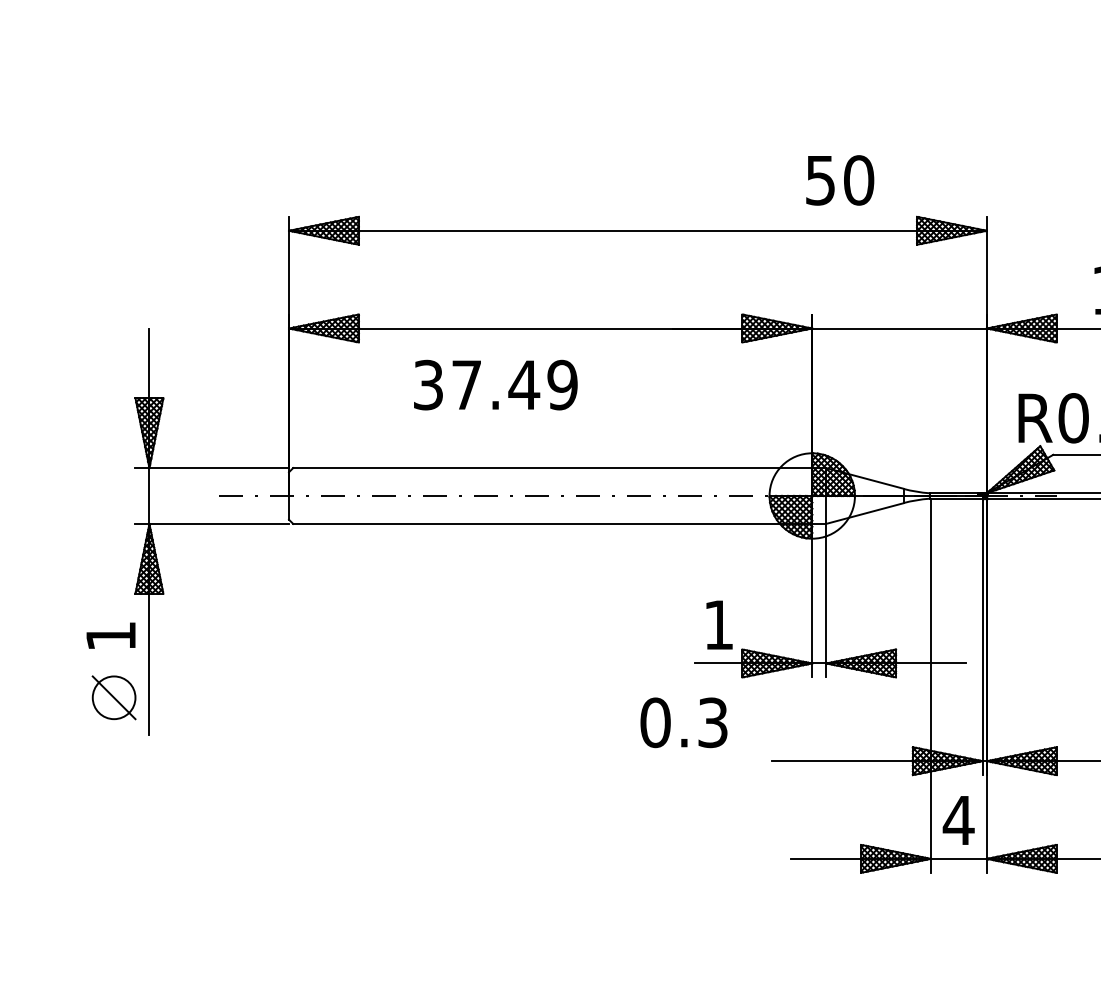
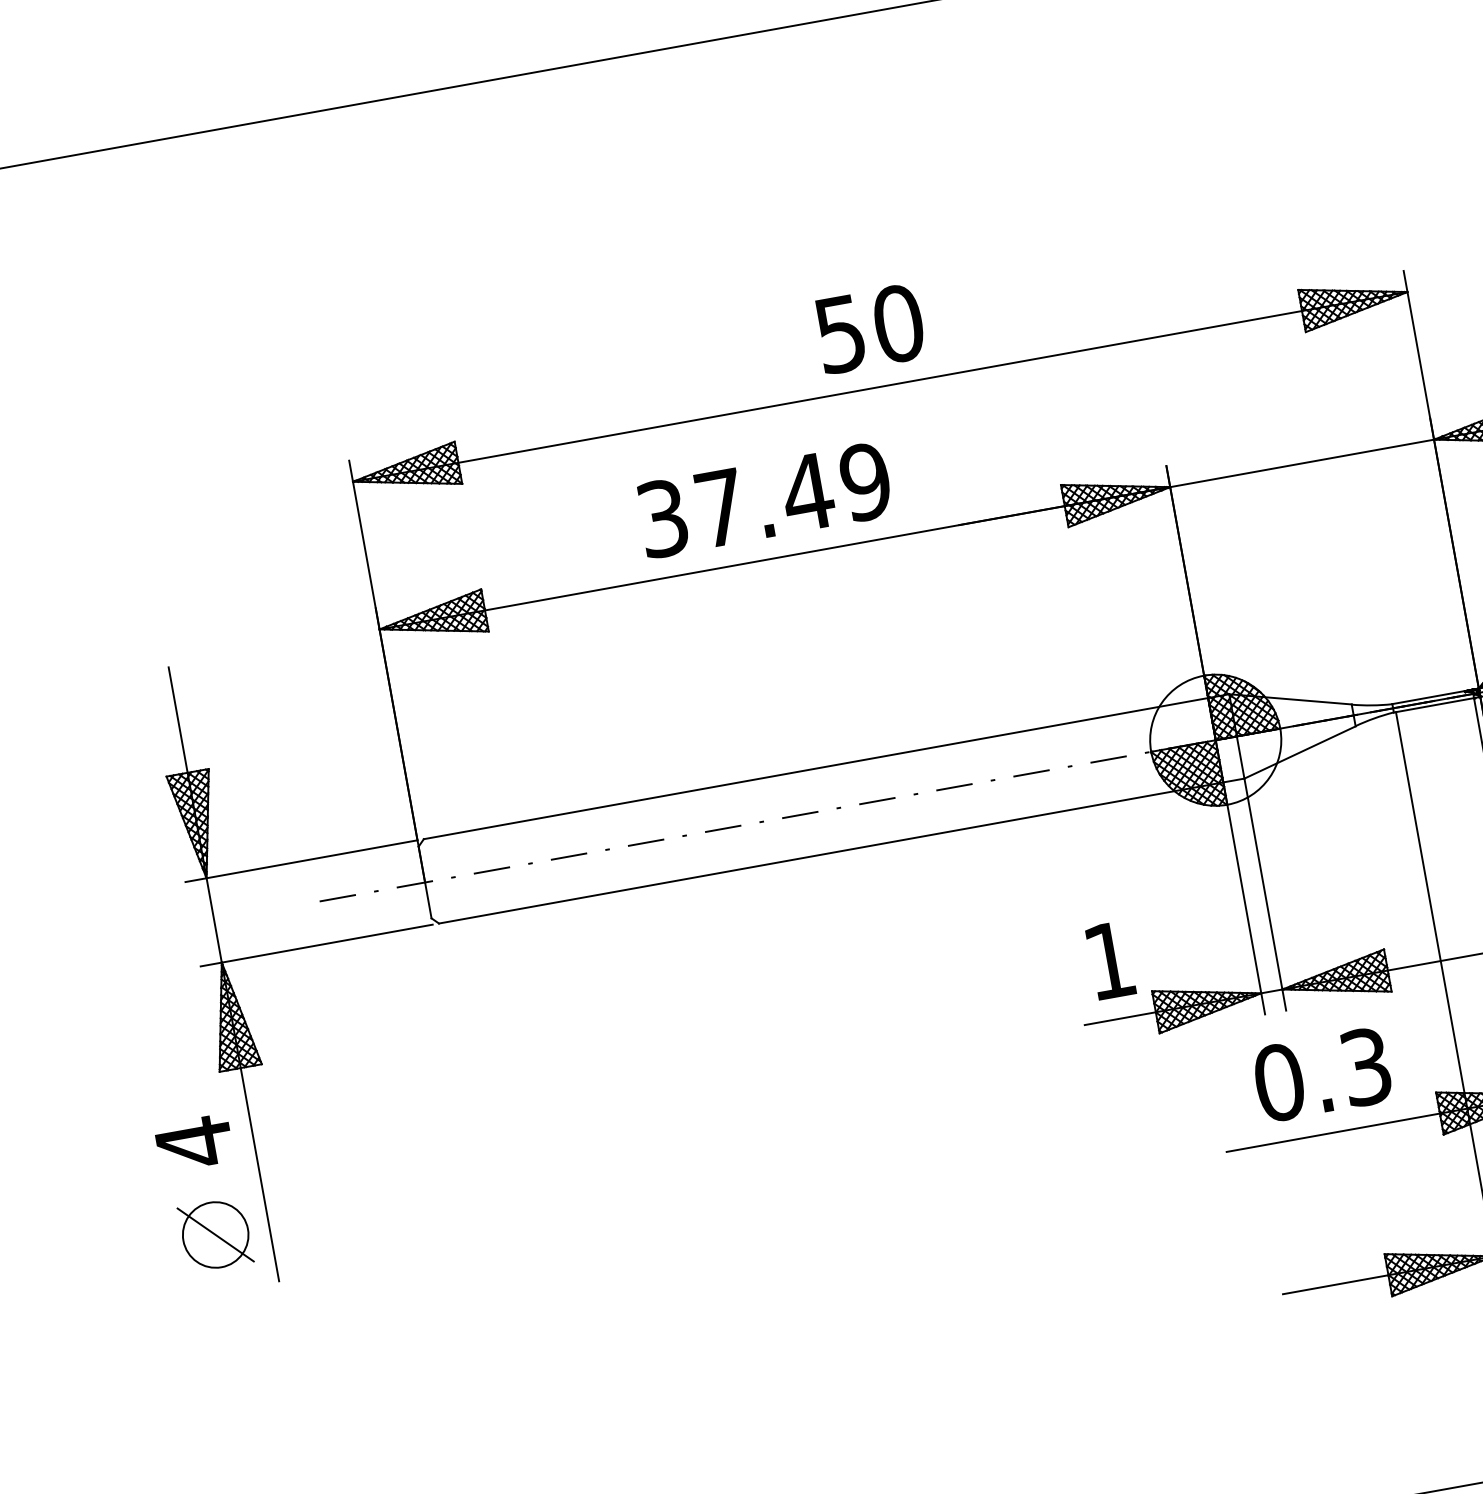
text: (840, 180) -> (870, 328), moved
text: (495, 384) -> (764, 499), moved
text: (110, 636) -> (193, 1143), 1 -> 4
text: (683, 722) -> (1321, 1074), moved

